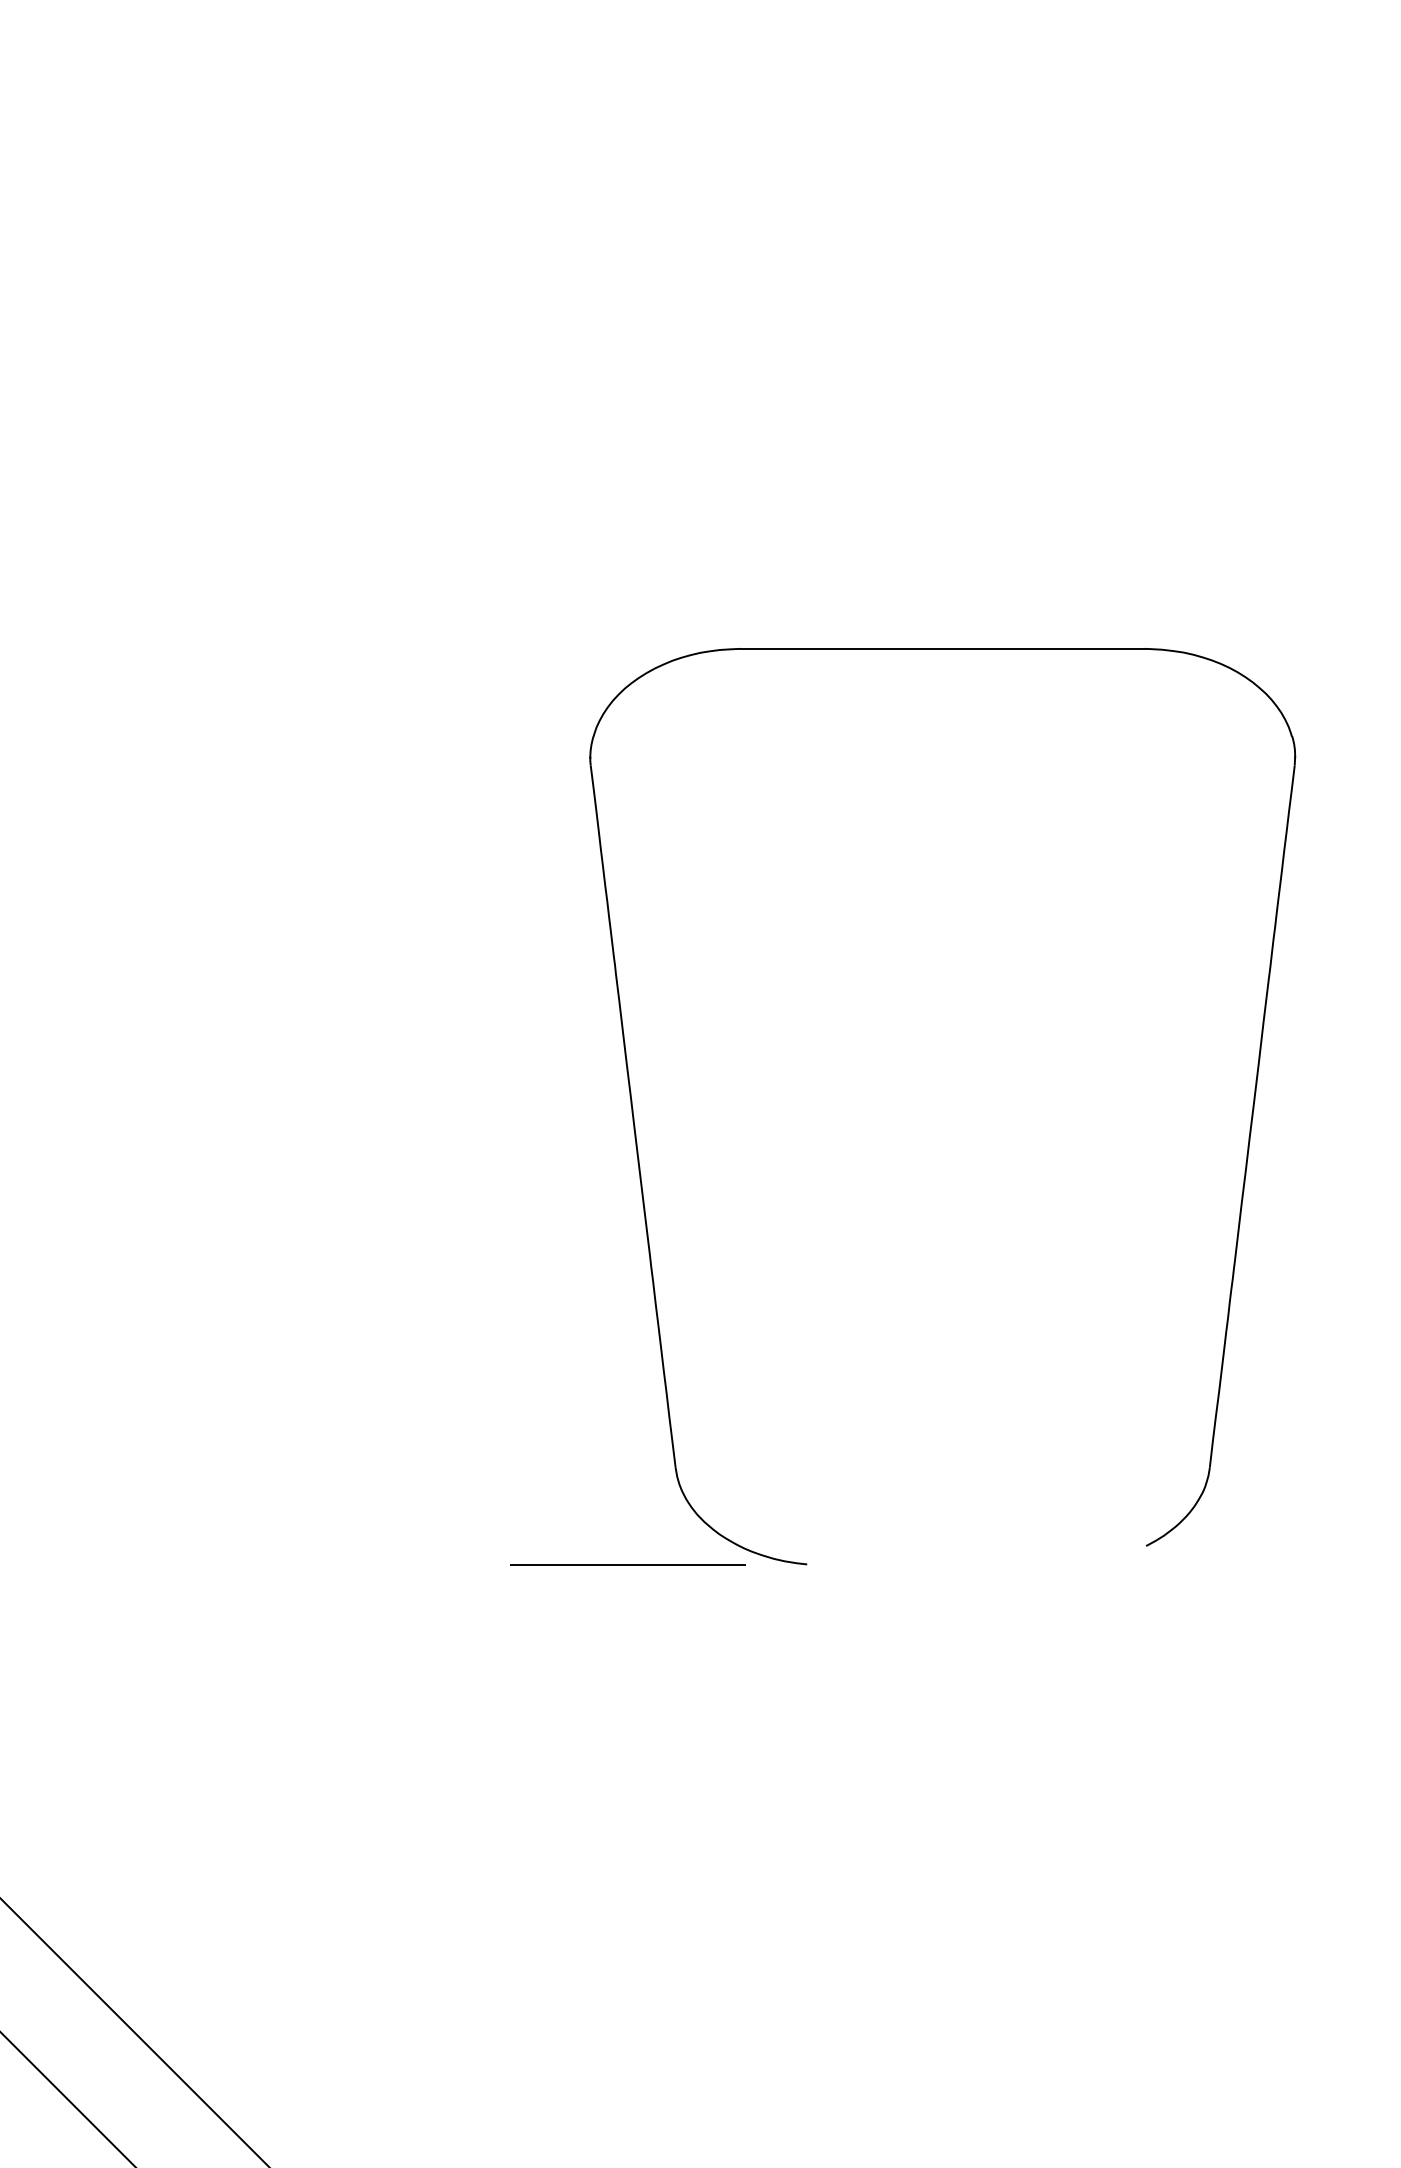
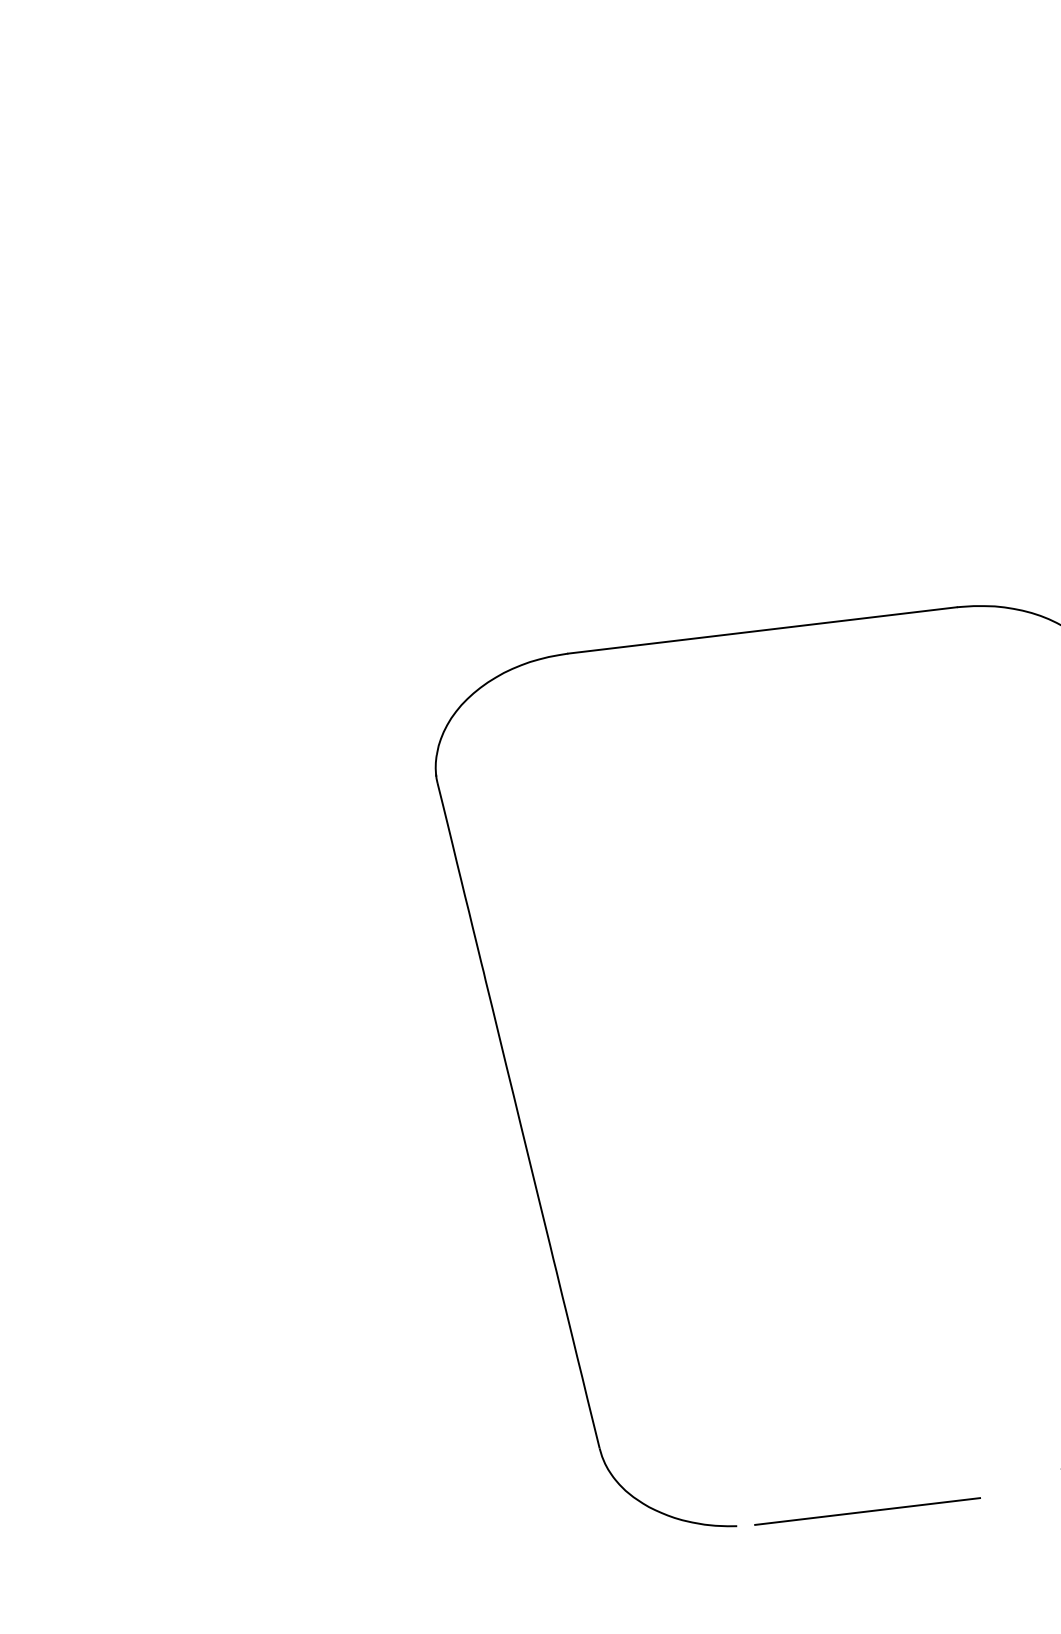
line: (627, 1564) -> (867, 1510), moved

